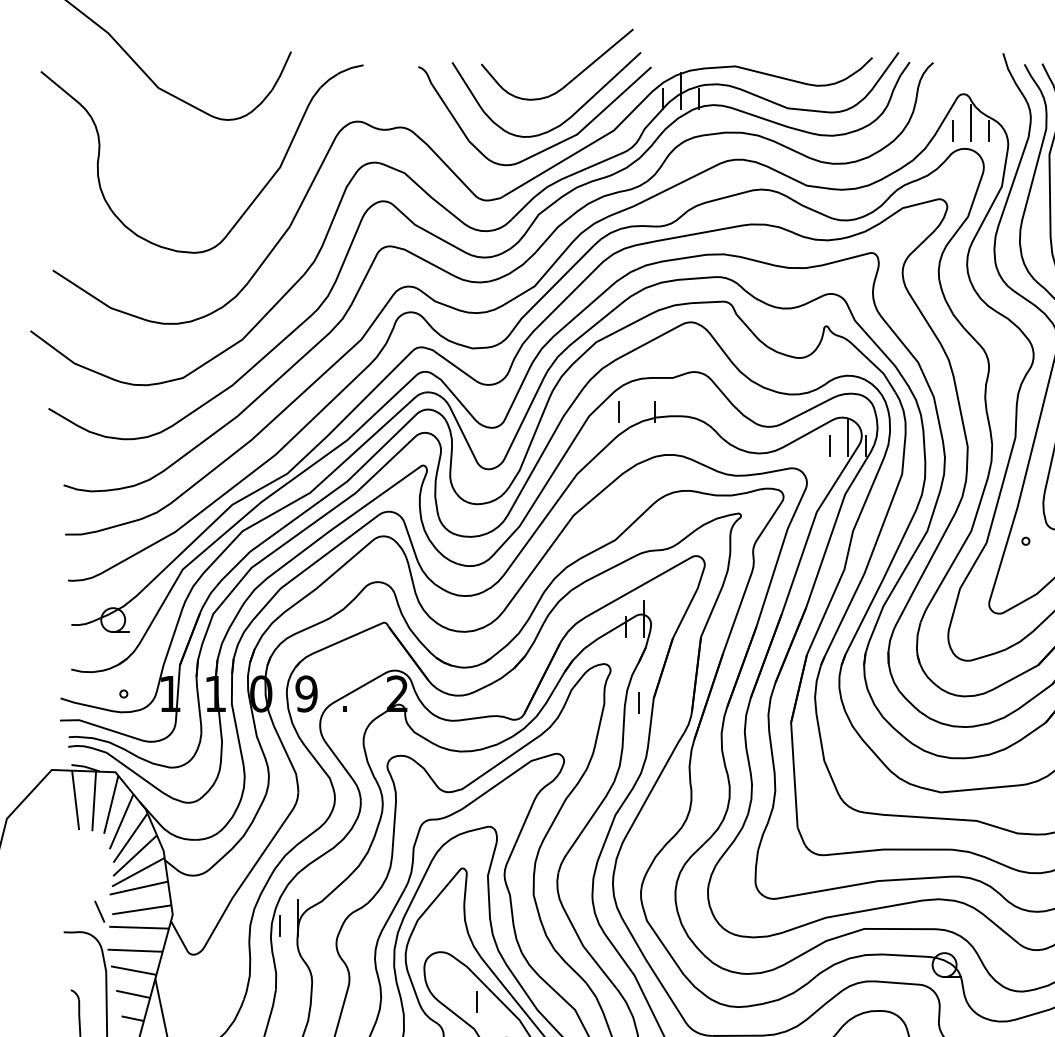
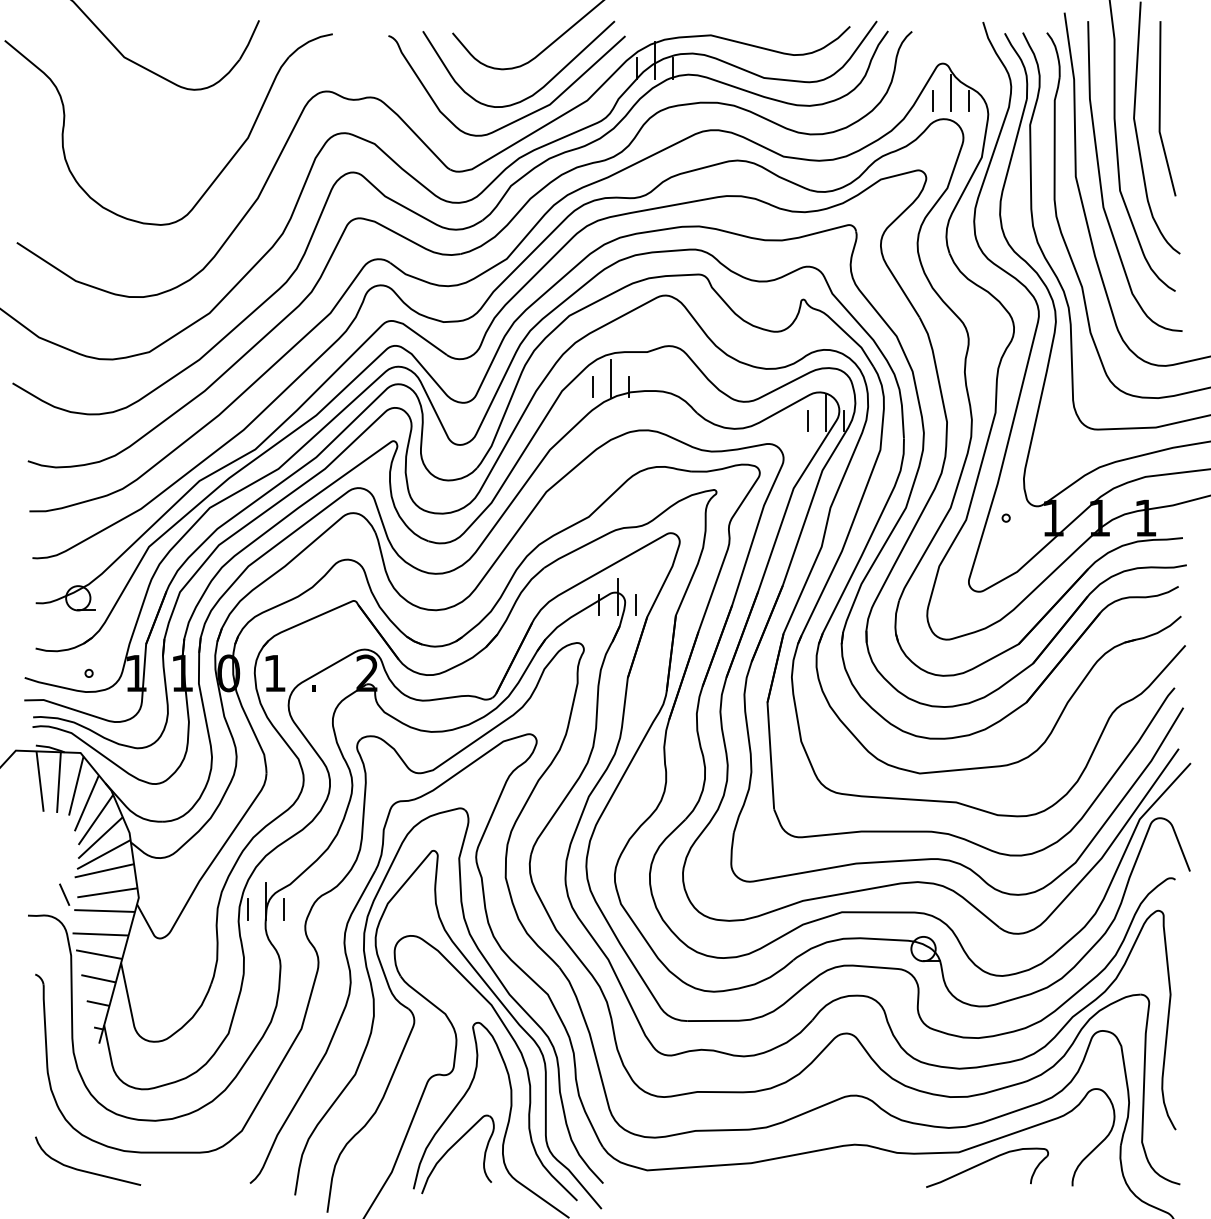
line: (636, 403) -> (610, 378), added
text: (306, 694) -> (274, 673), 9 -> 1
line: (638, 701) -> (635, 604), moved
line: (476, 1001) -> (283, 909), moved

